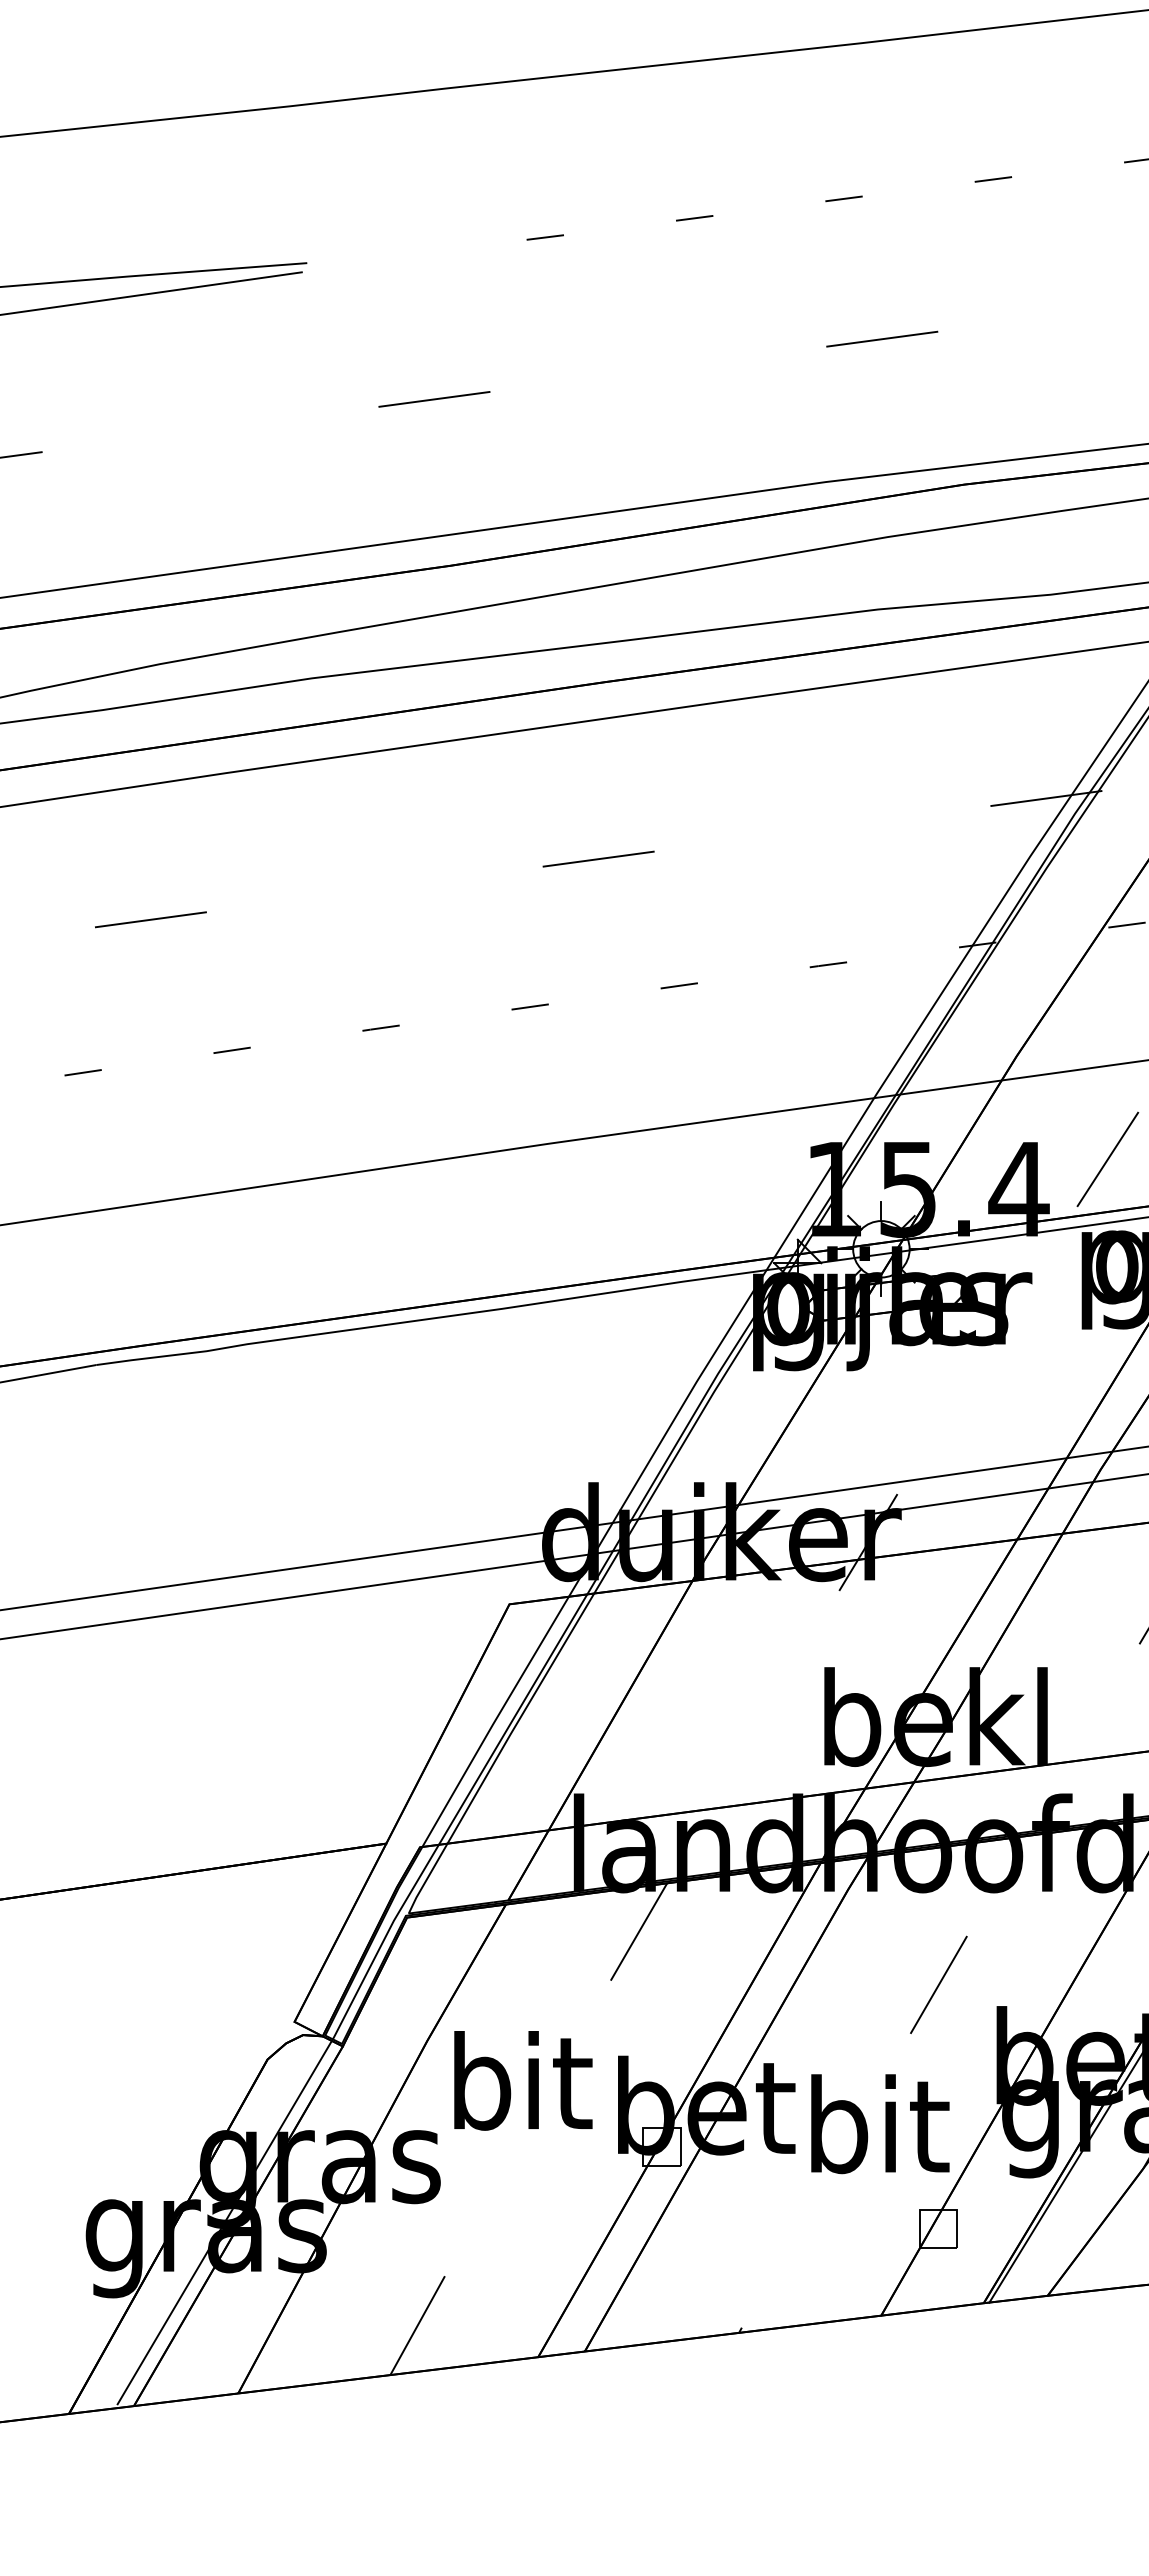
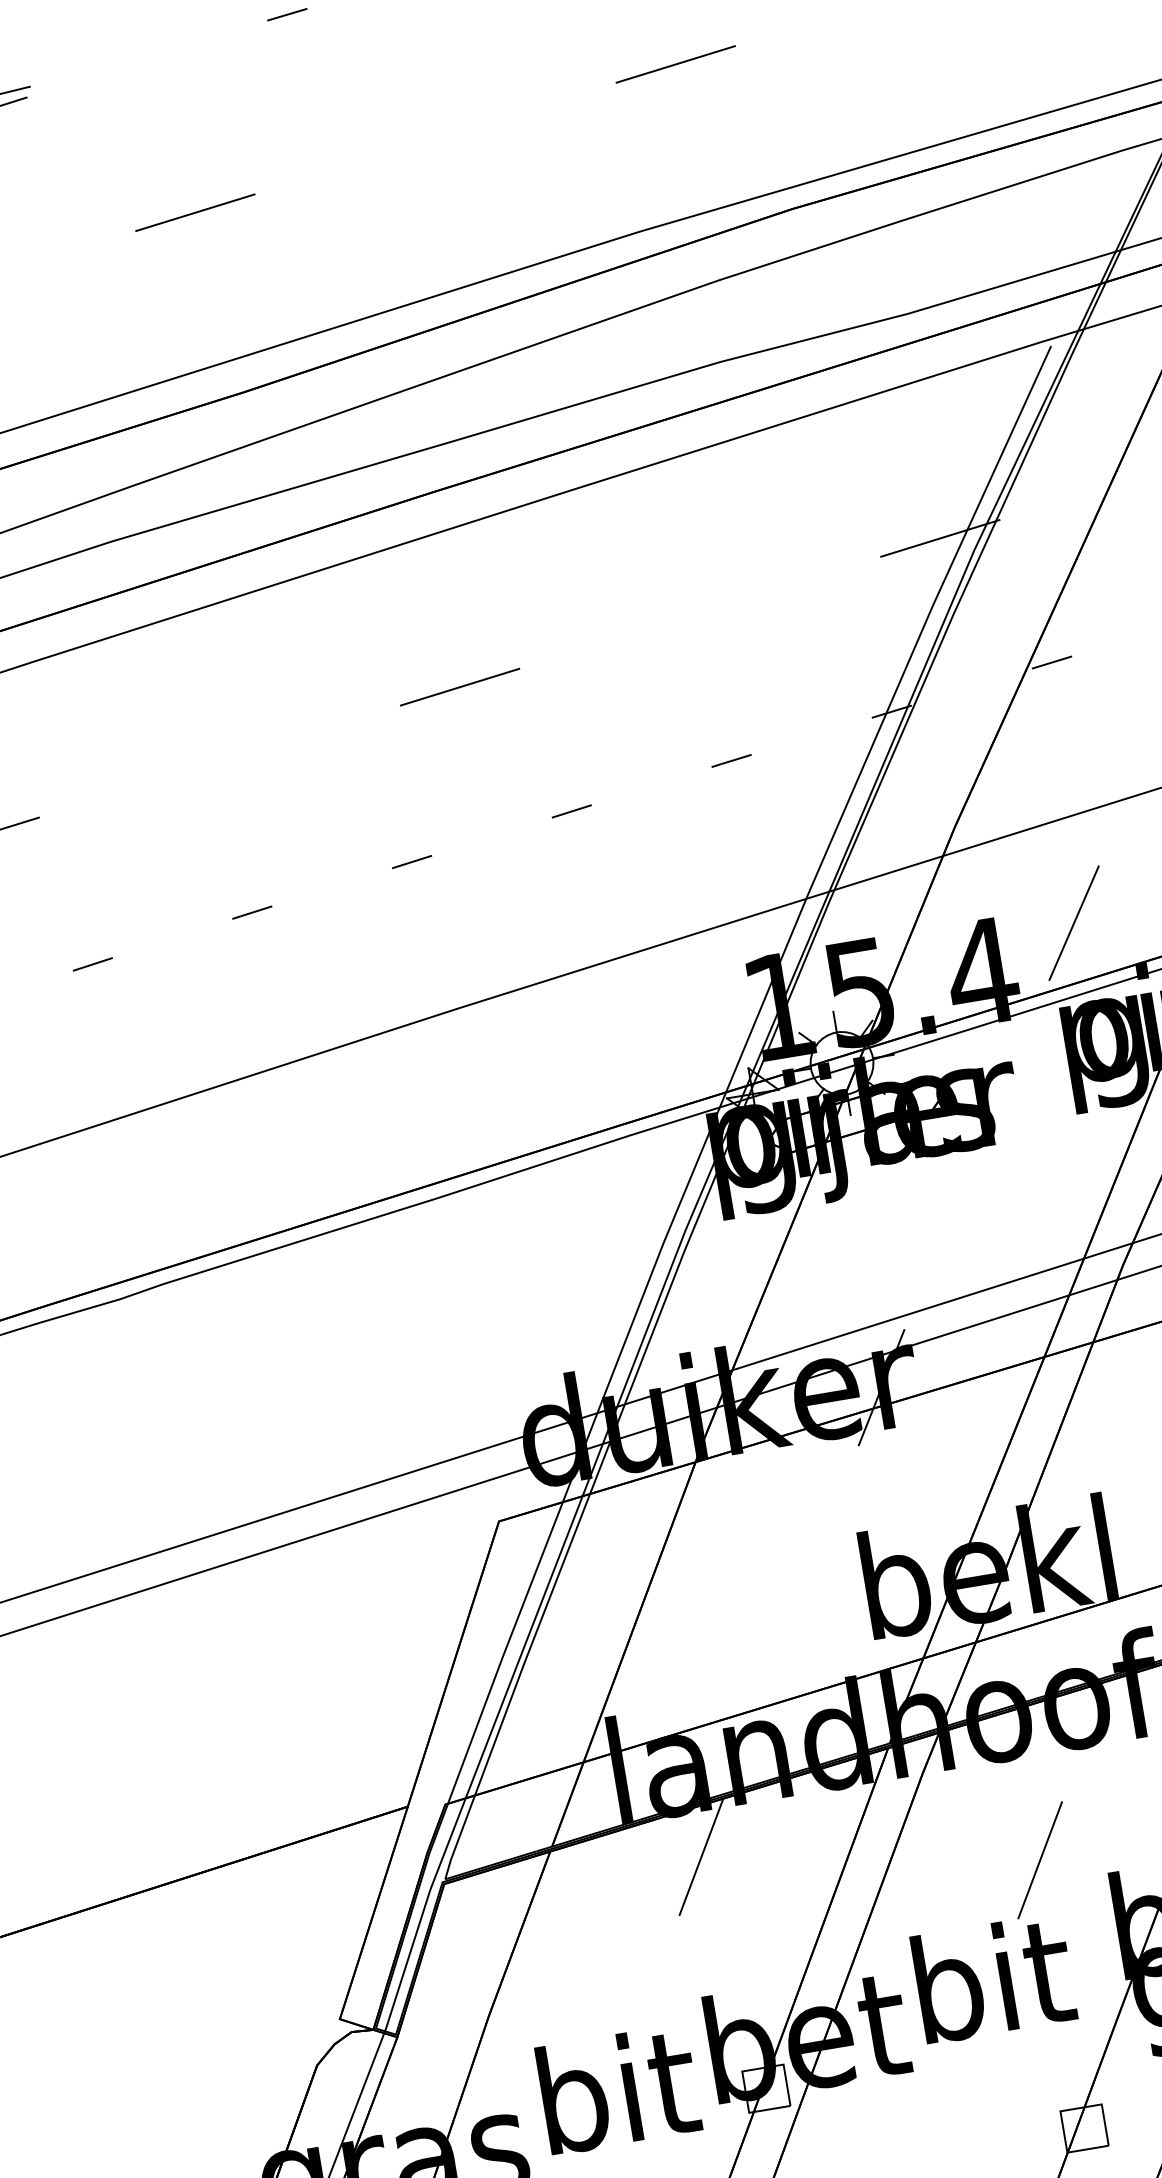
text: (523, 2080) -> (618, 2089), moved
text: (880, 2124) -> (994, 1979), moved

